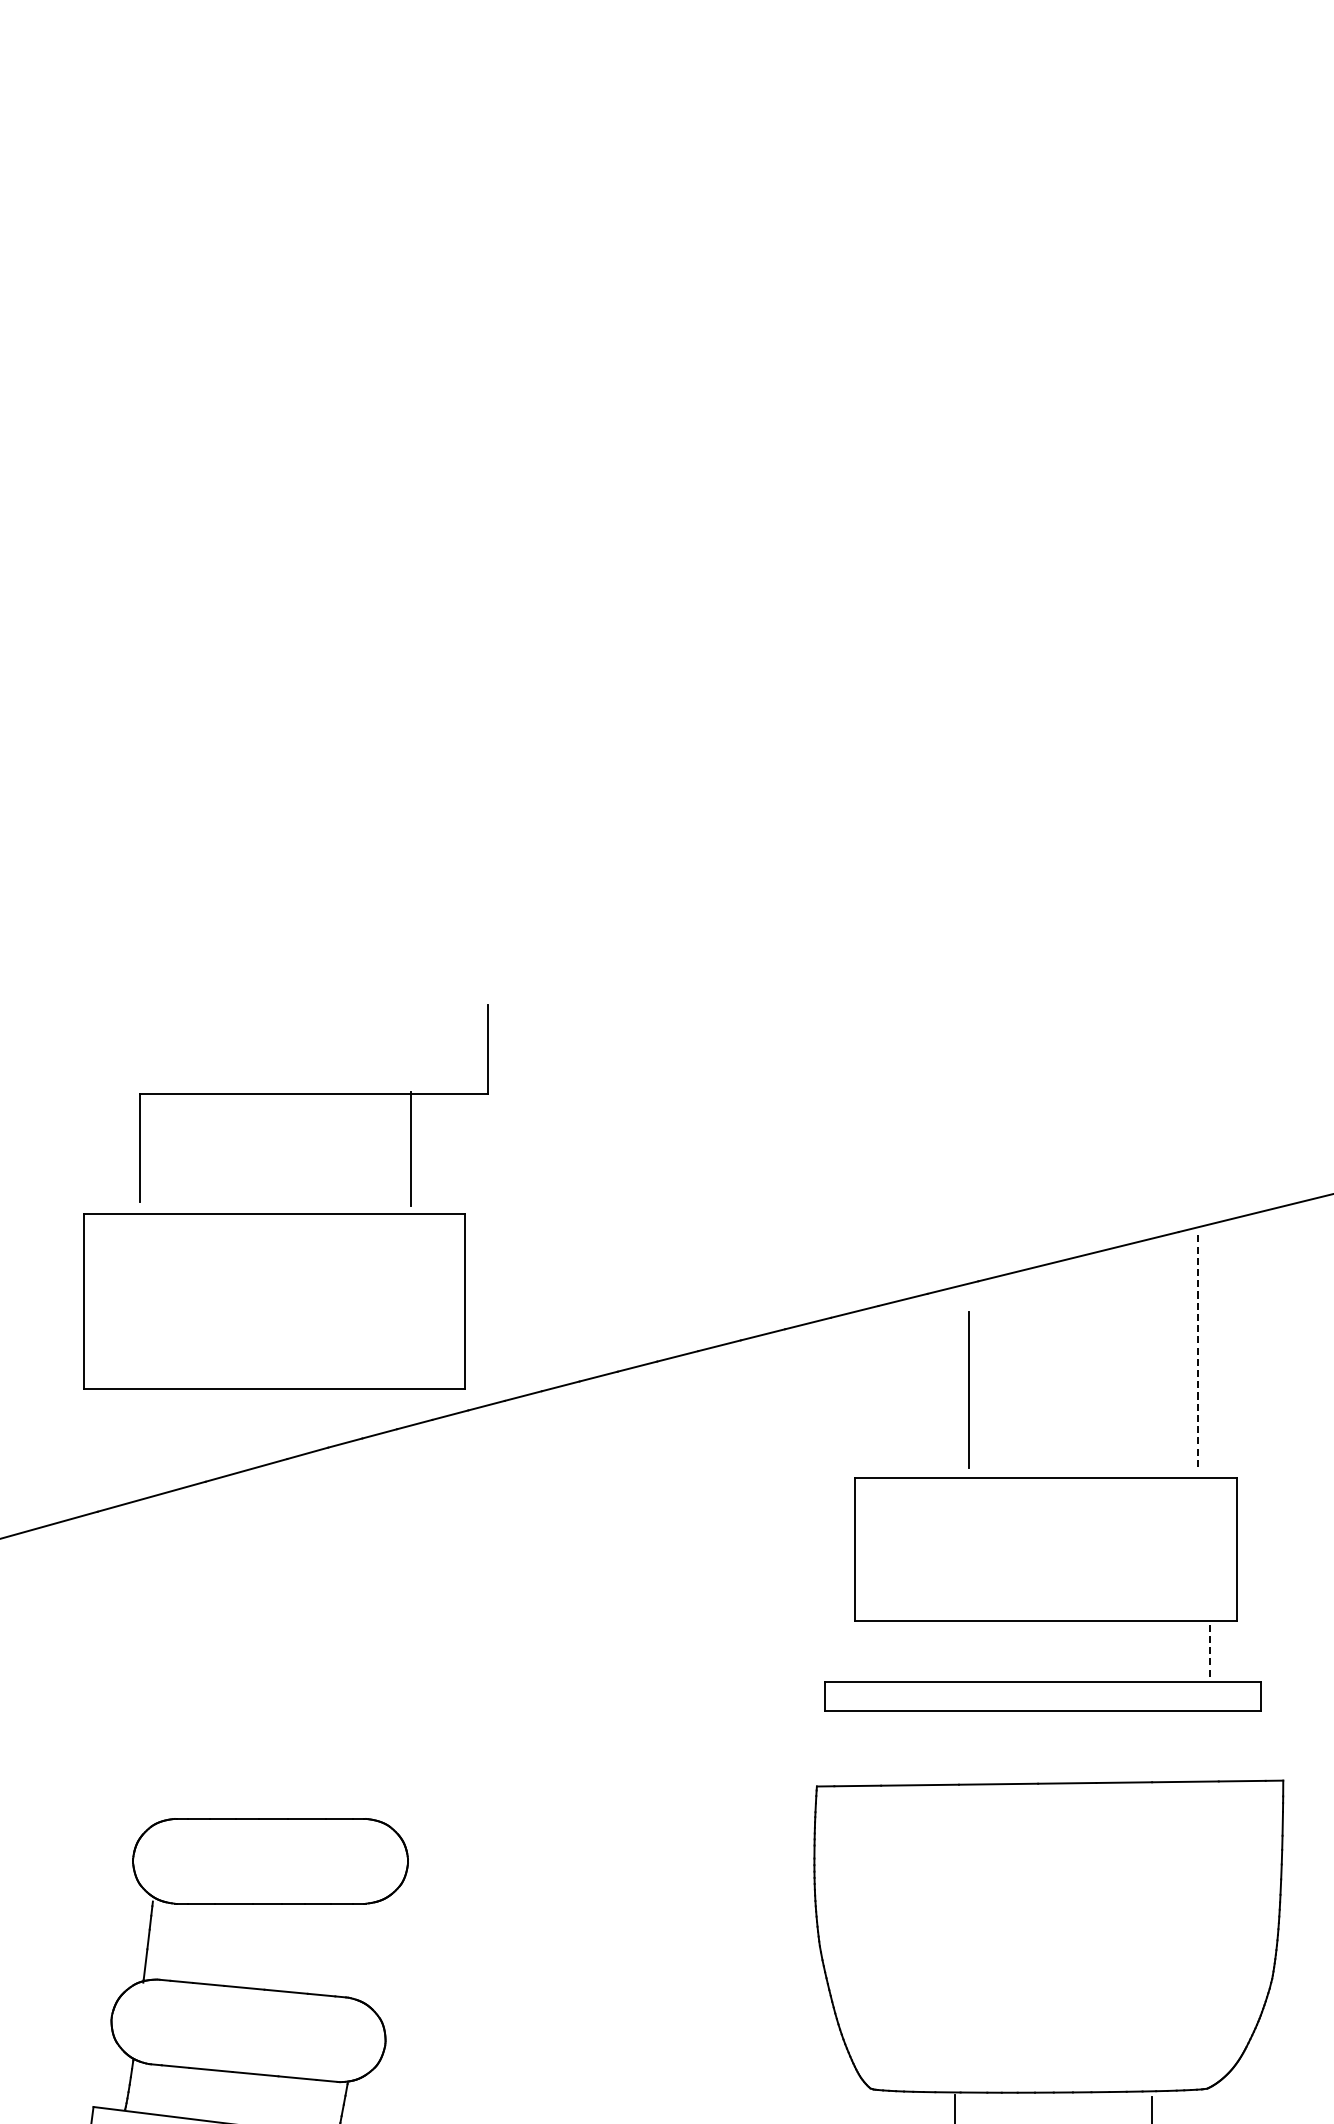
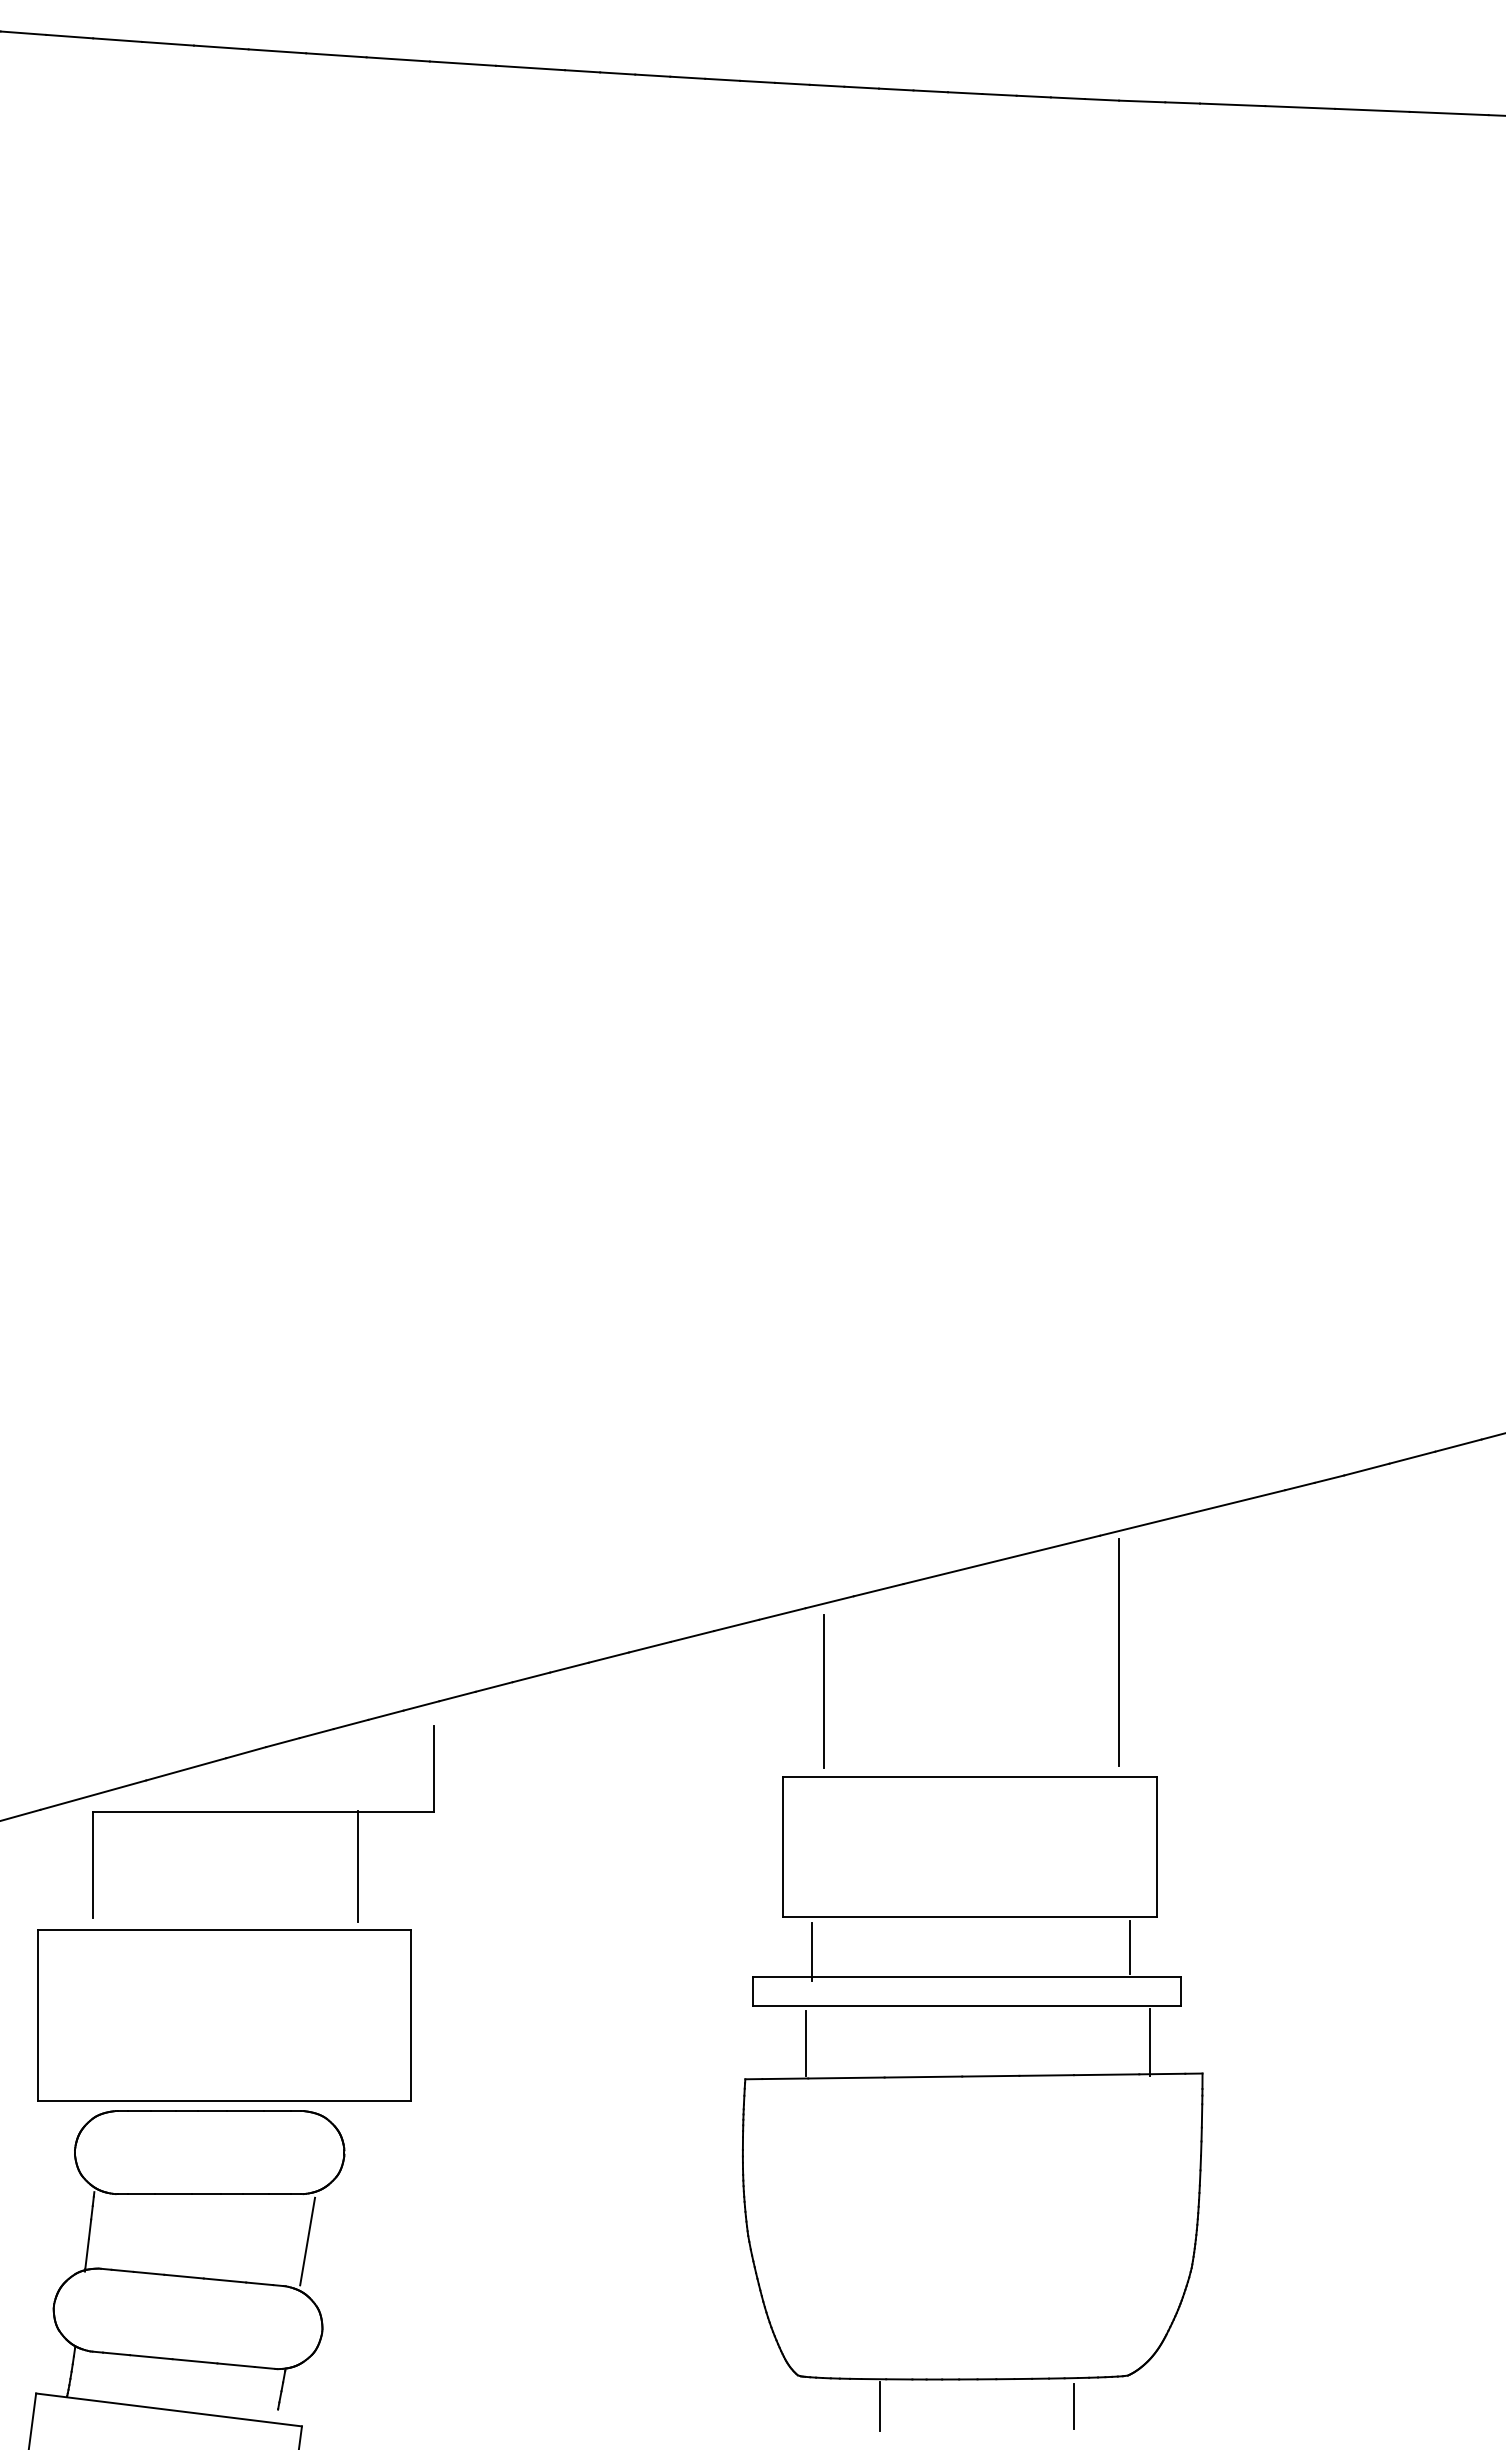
part: (285, 1213) -> (235, 1929), moved
line: (1197, 1351) -> (1118, 1652), dashed -> solid
line: (969, 1390) -> (823, 1691), moved
line: (1209, 1652) -> (1130, 1947), dashed -> solid
line: (884, 1656) -> (811, 1951), added
line: (1229, 1748) -> (1149, 2042), added
line: (878, 1749) -> (805, 2043), added
line: (370, 1951) -> (307, 2241), added

